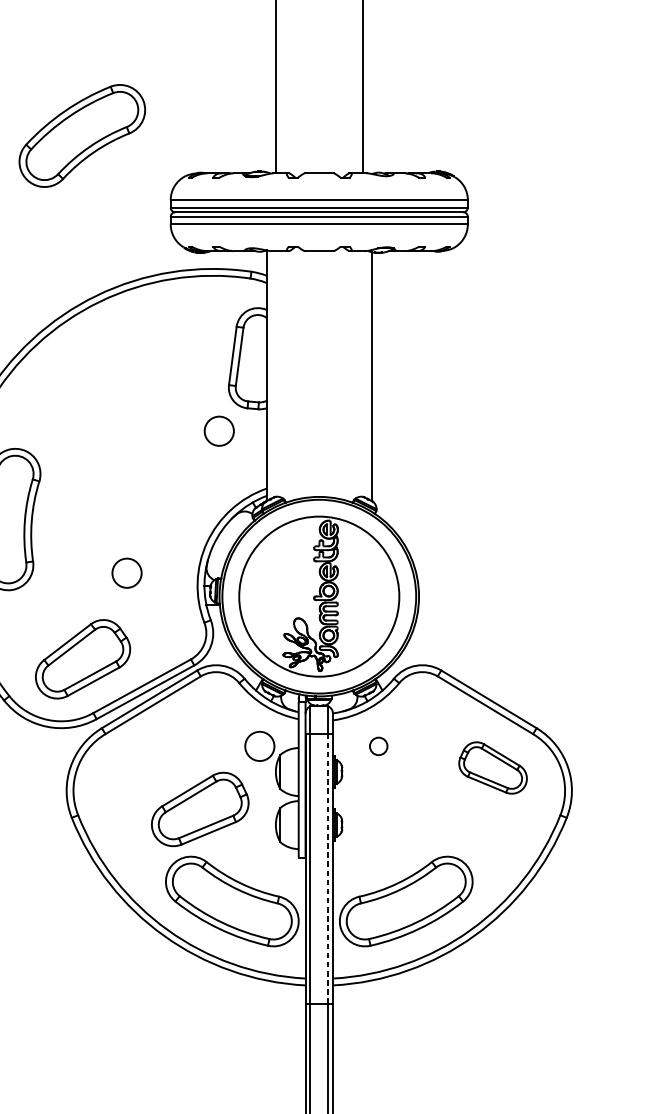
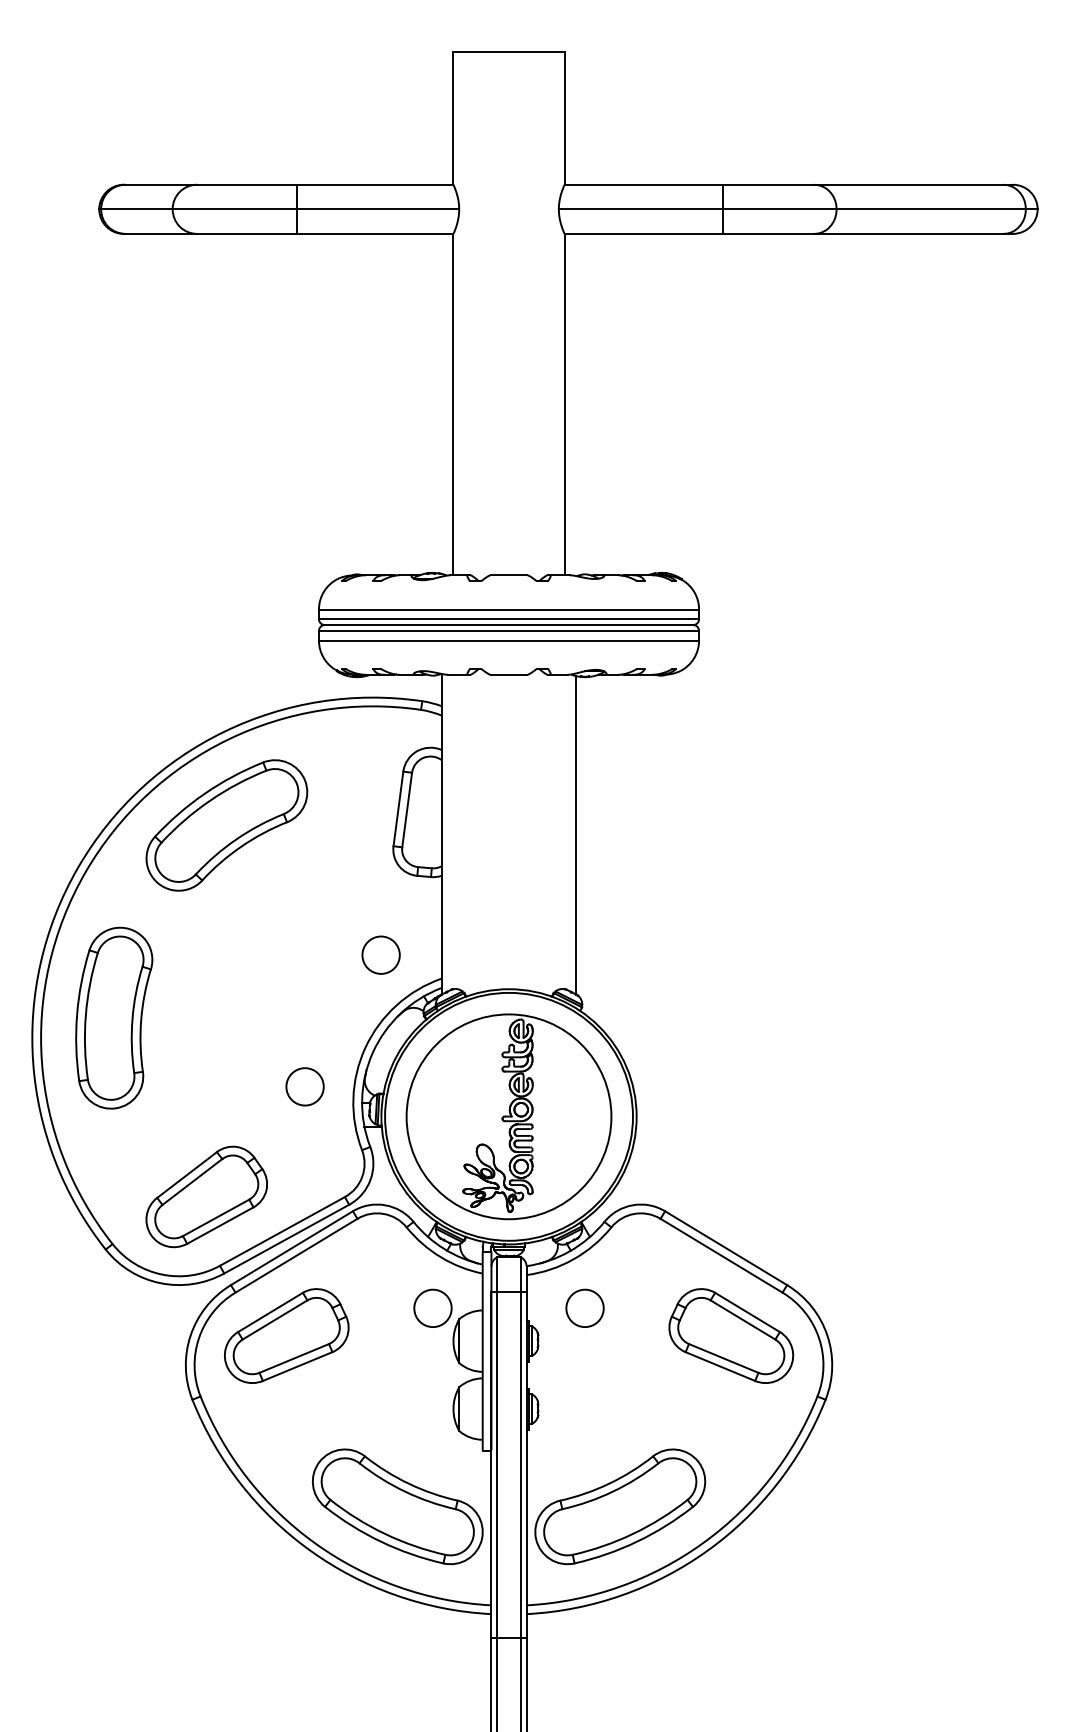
part: (82, 135) -> (226, 825), moved
circle: (218, 430) -> (380, 954), moved
circle: (126, 572) -> (304, 1086), moved
circle: (378, 746) -> (584, 1308), size x1.67
part: (493, 767) -> (731, 1335), size x1.43
part: (200, 809) -> (286, 1335), moved
line: (328, 869) -> (520, 1465), dashed -> solid

